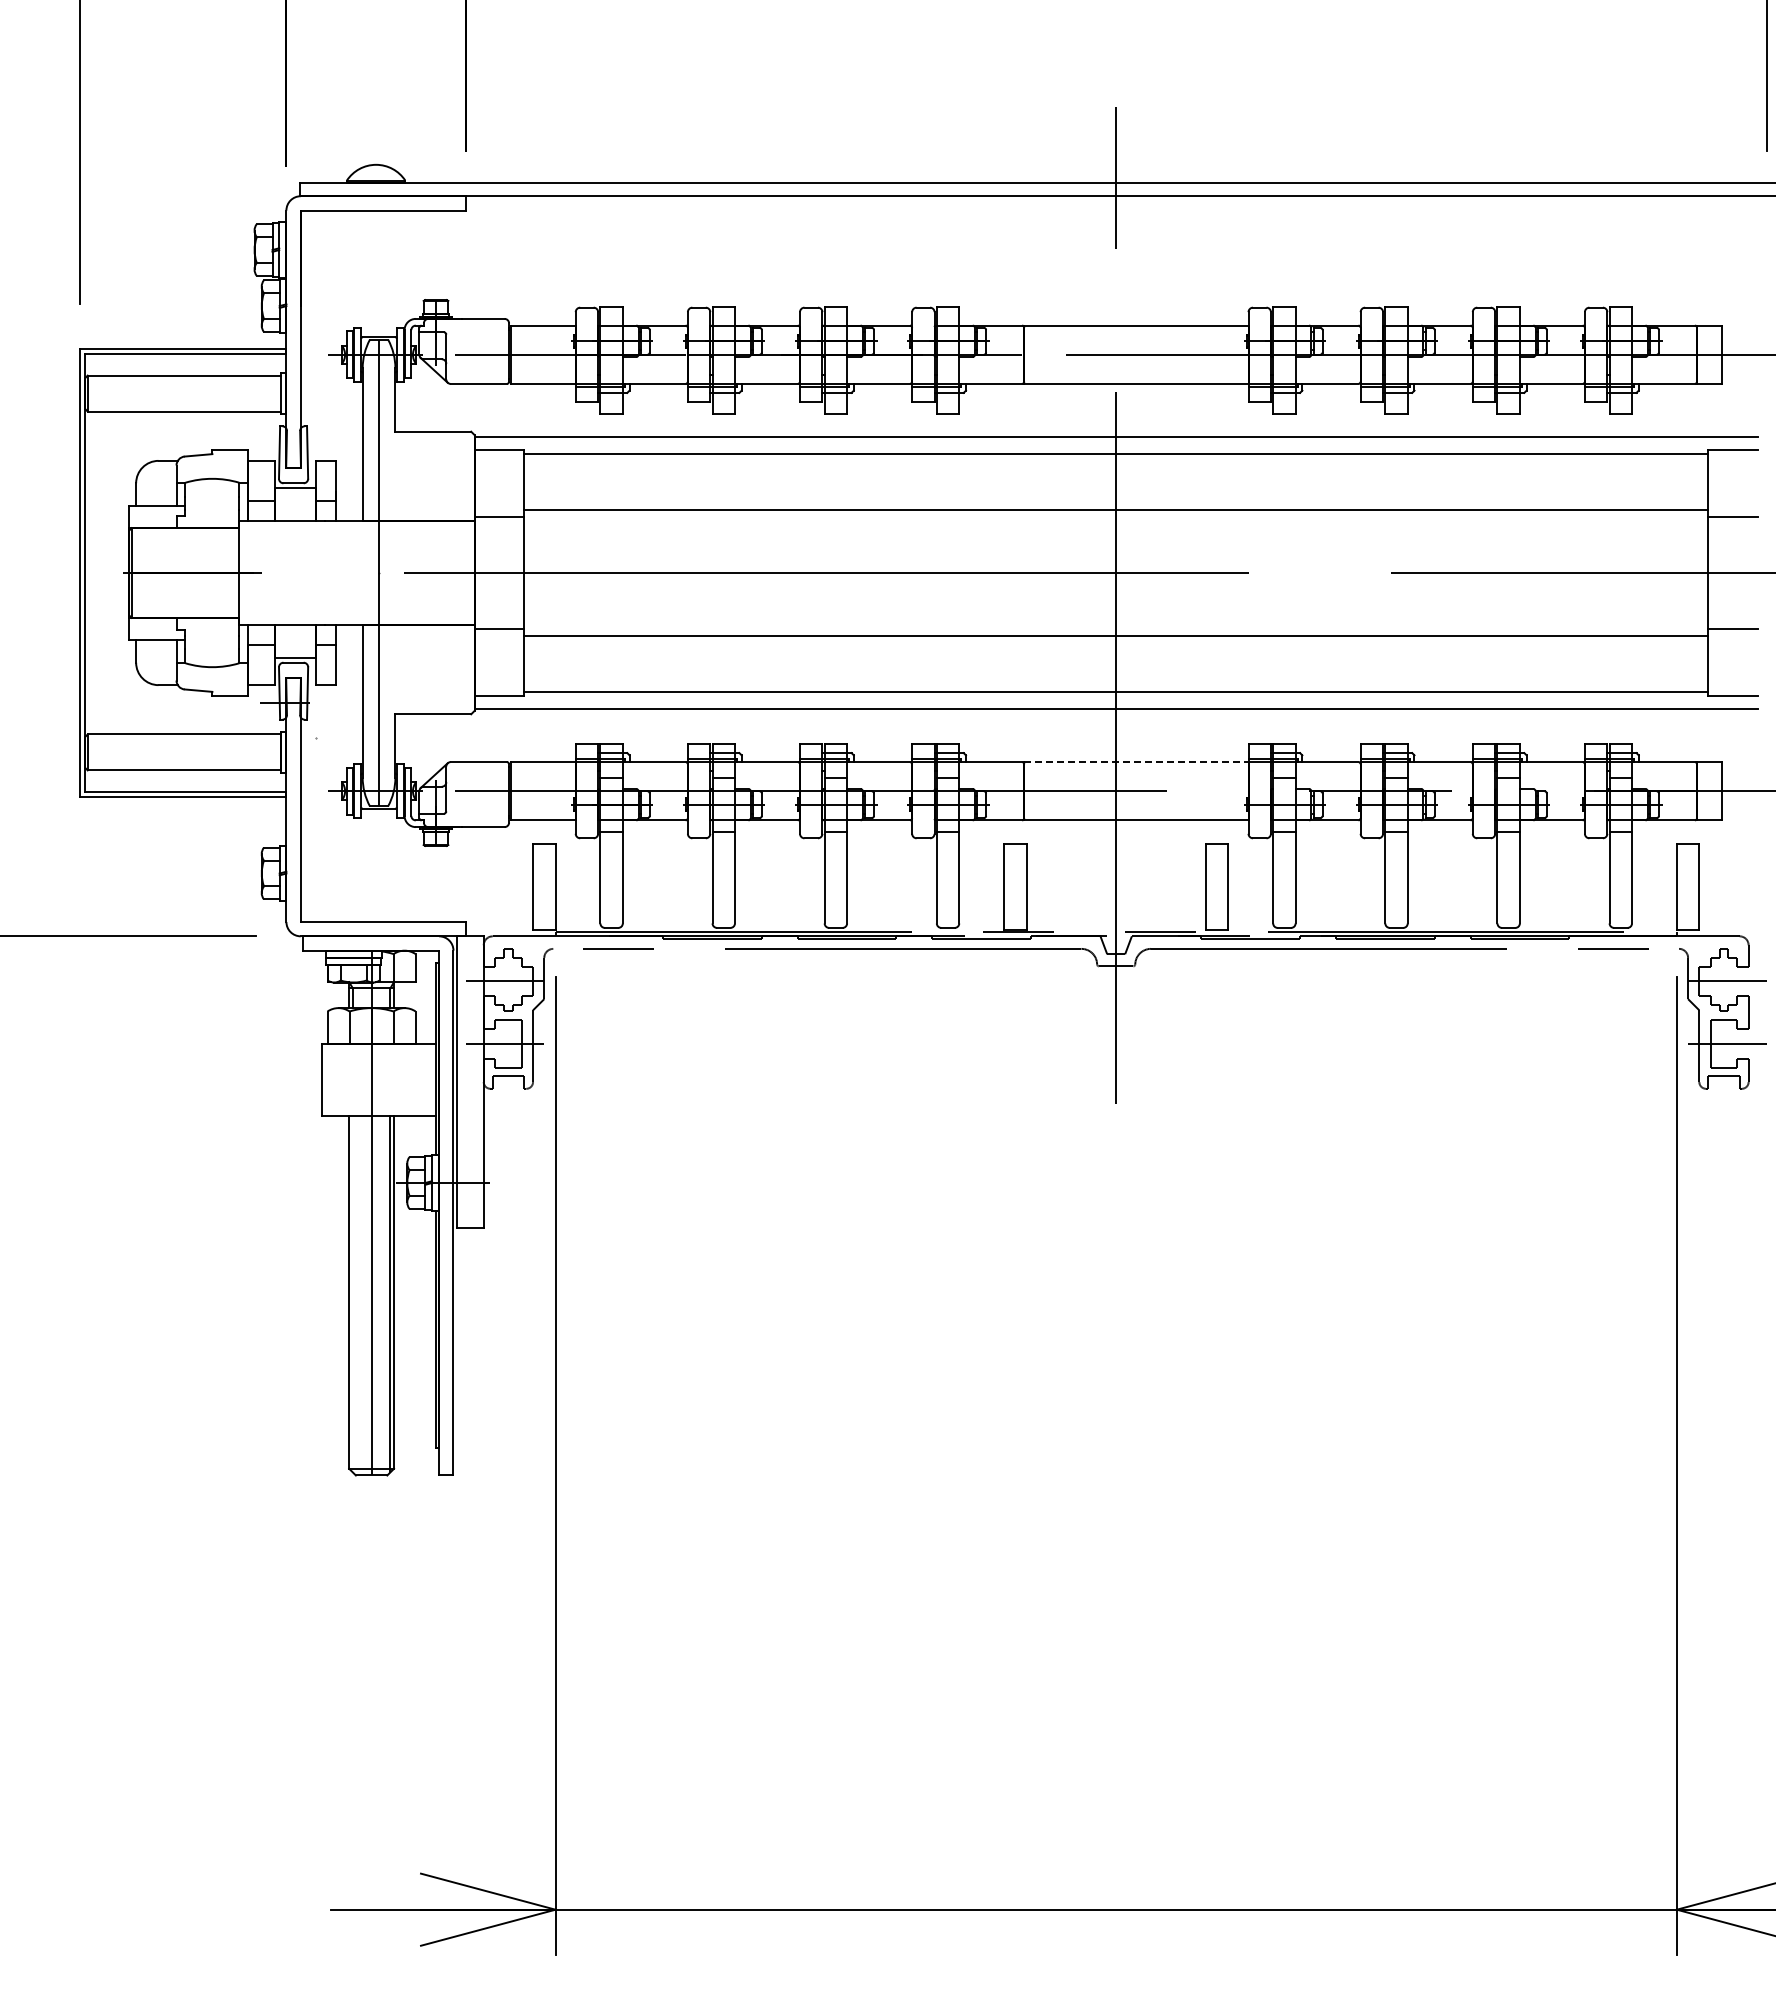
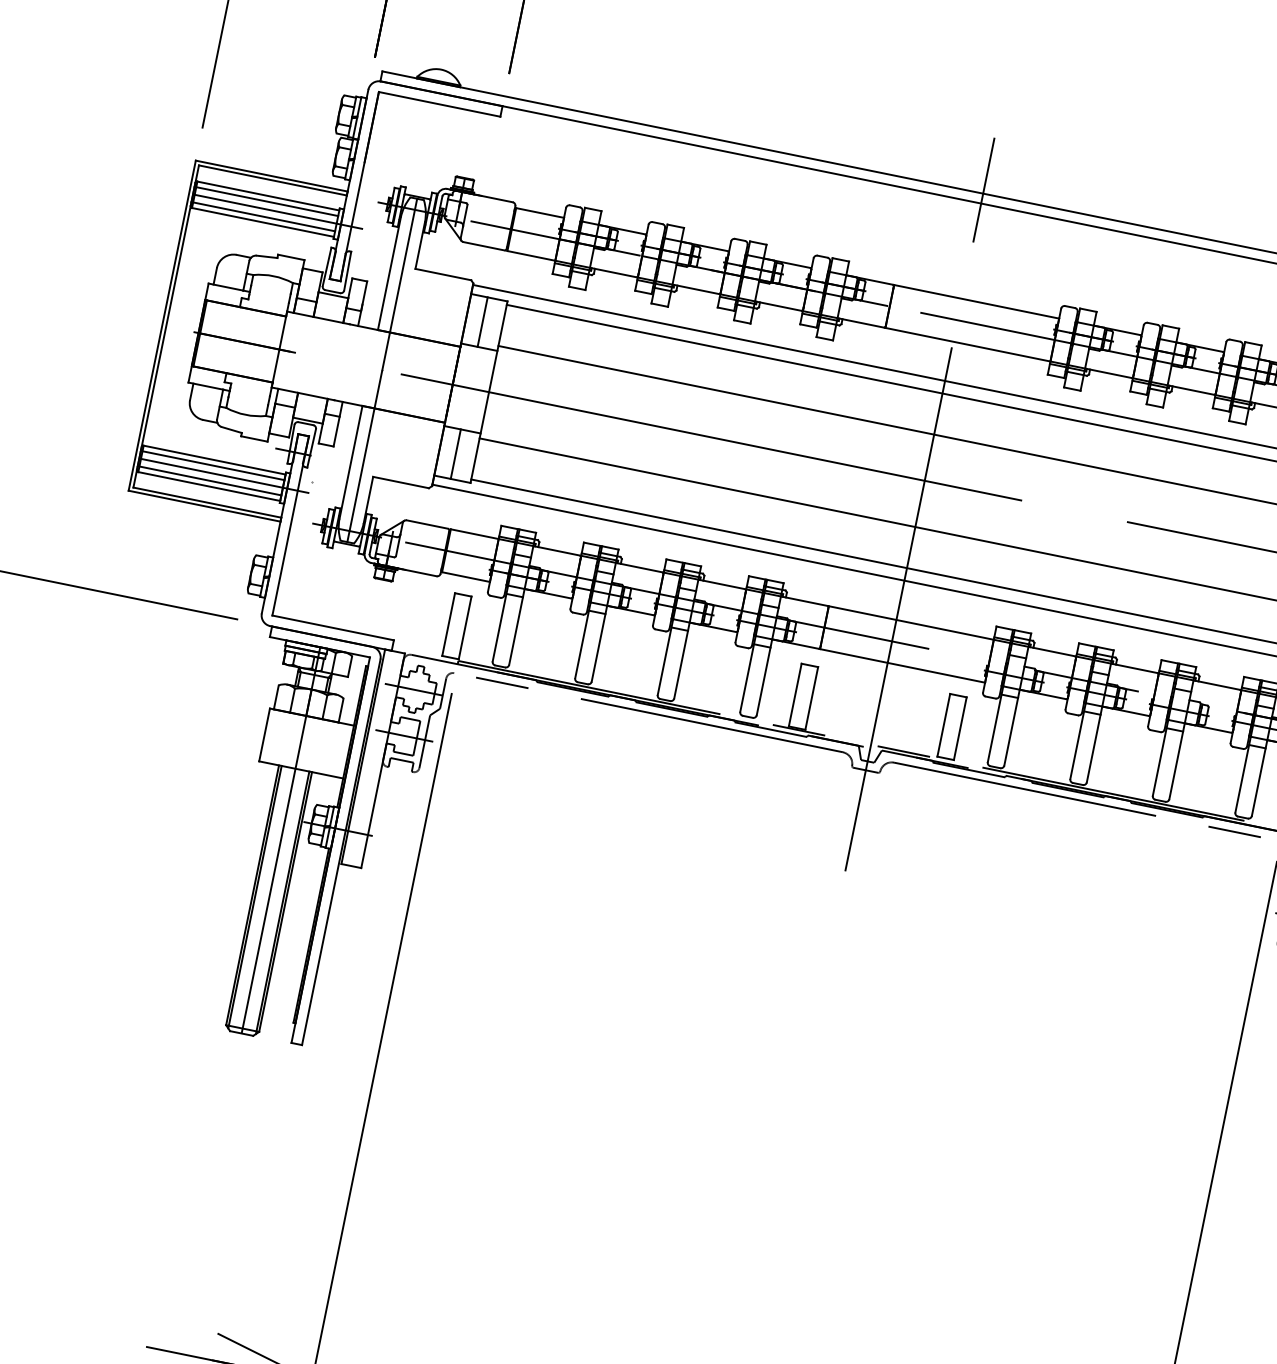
line: (182, 383) -> (266, 201), added
line: (200, 393) -> (277, 211), added
line: (182, 403) -> (263, 216), added
line: (497, 482) -> (482, 321), added
line: (497, 662) -> (456, 454), added
line: (182, 742) -> (212, 465), added
line: (200, 752) -> (224, 475), added
line: (182, 762) -> (209, 480), added
line: (1136, 762) -> (911, 623), dashed -> solid
line: (352, 1293) -> (254, 896), added

